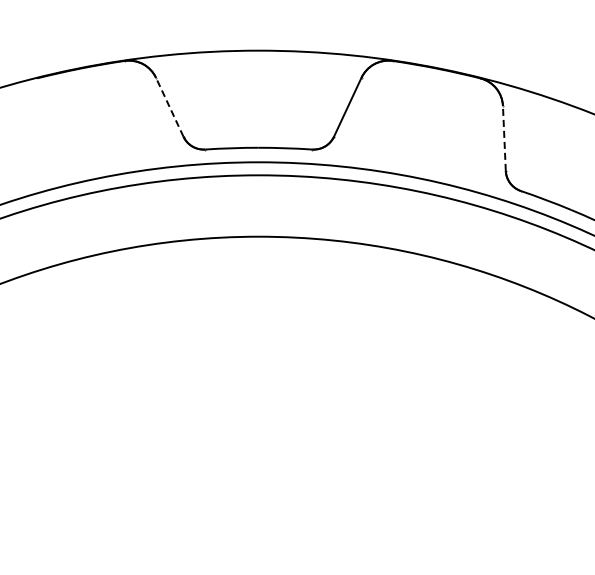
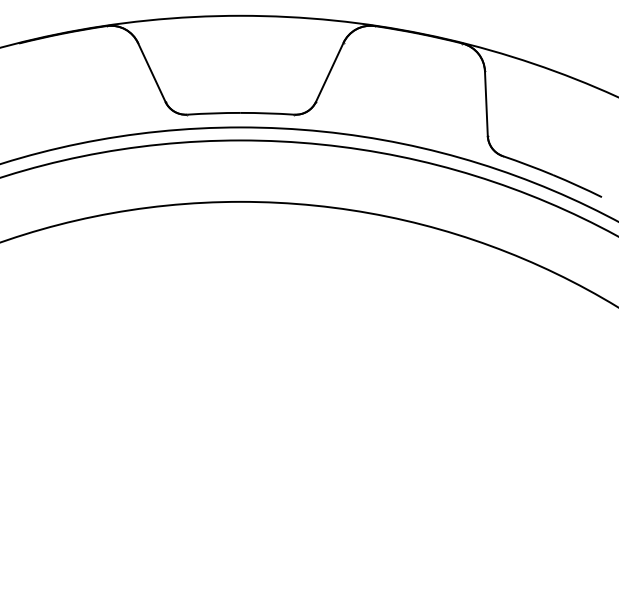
line: (169, 106) -> (151, 71), dashed -> solid
line: (504, 138) -> (486, 103), dashed -> solid

